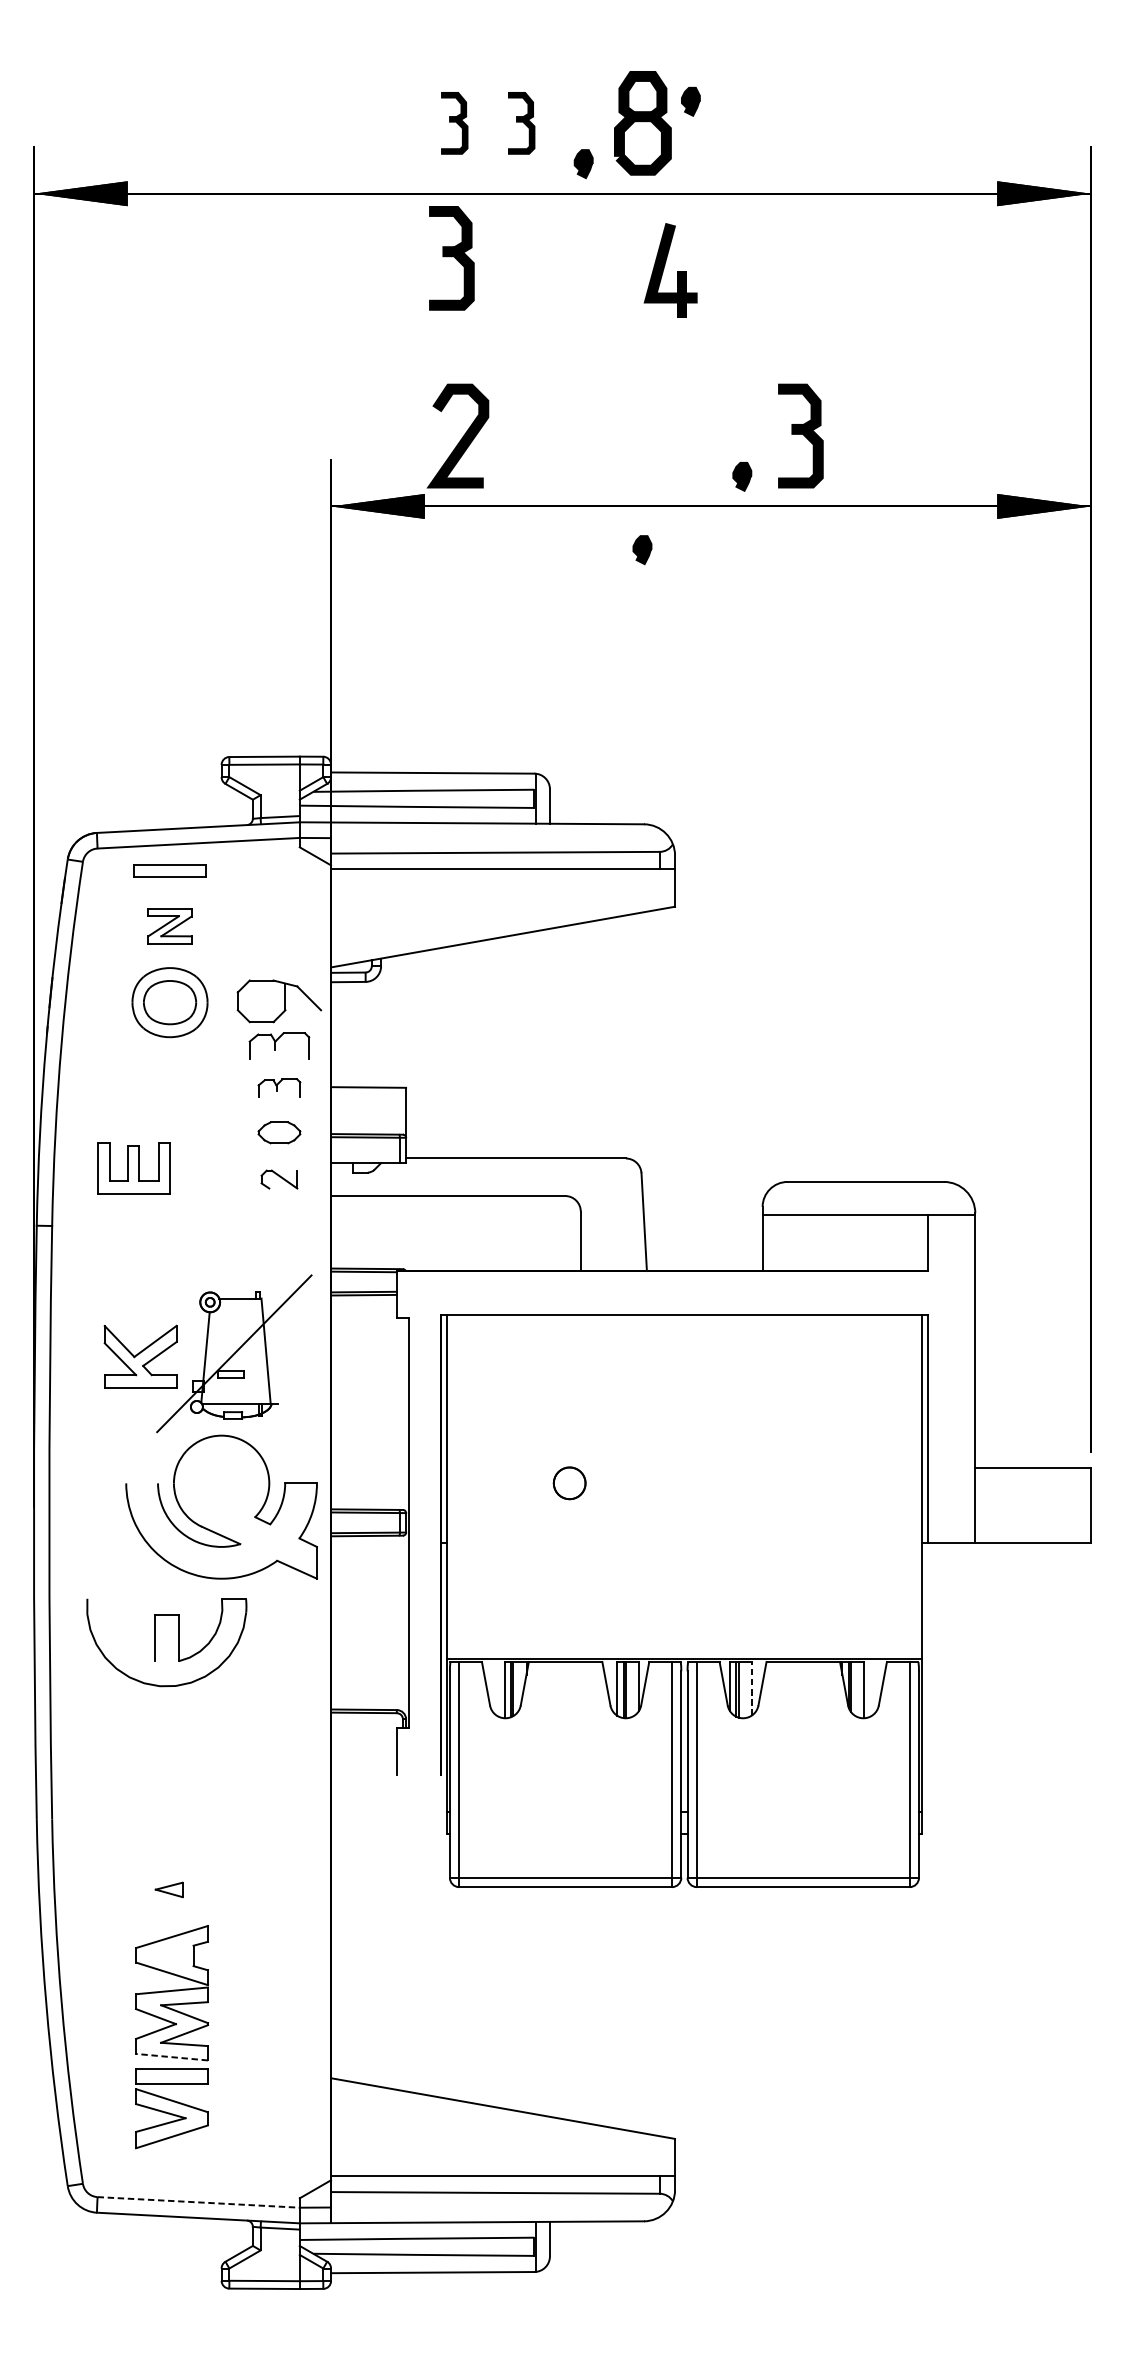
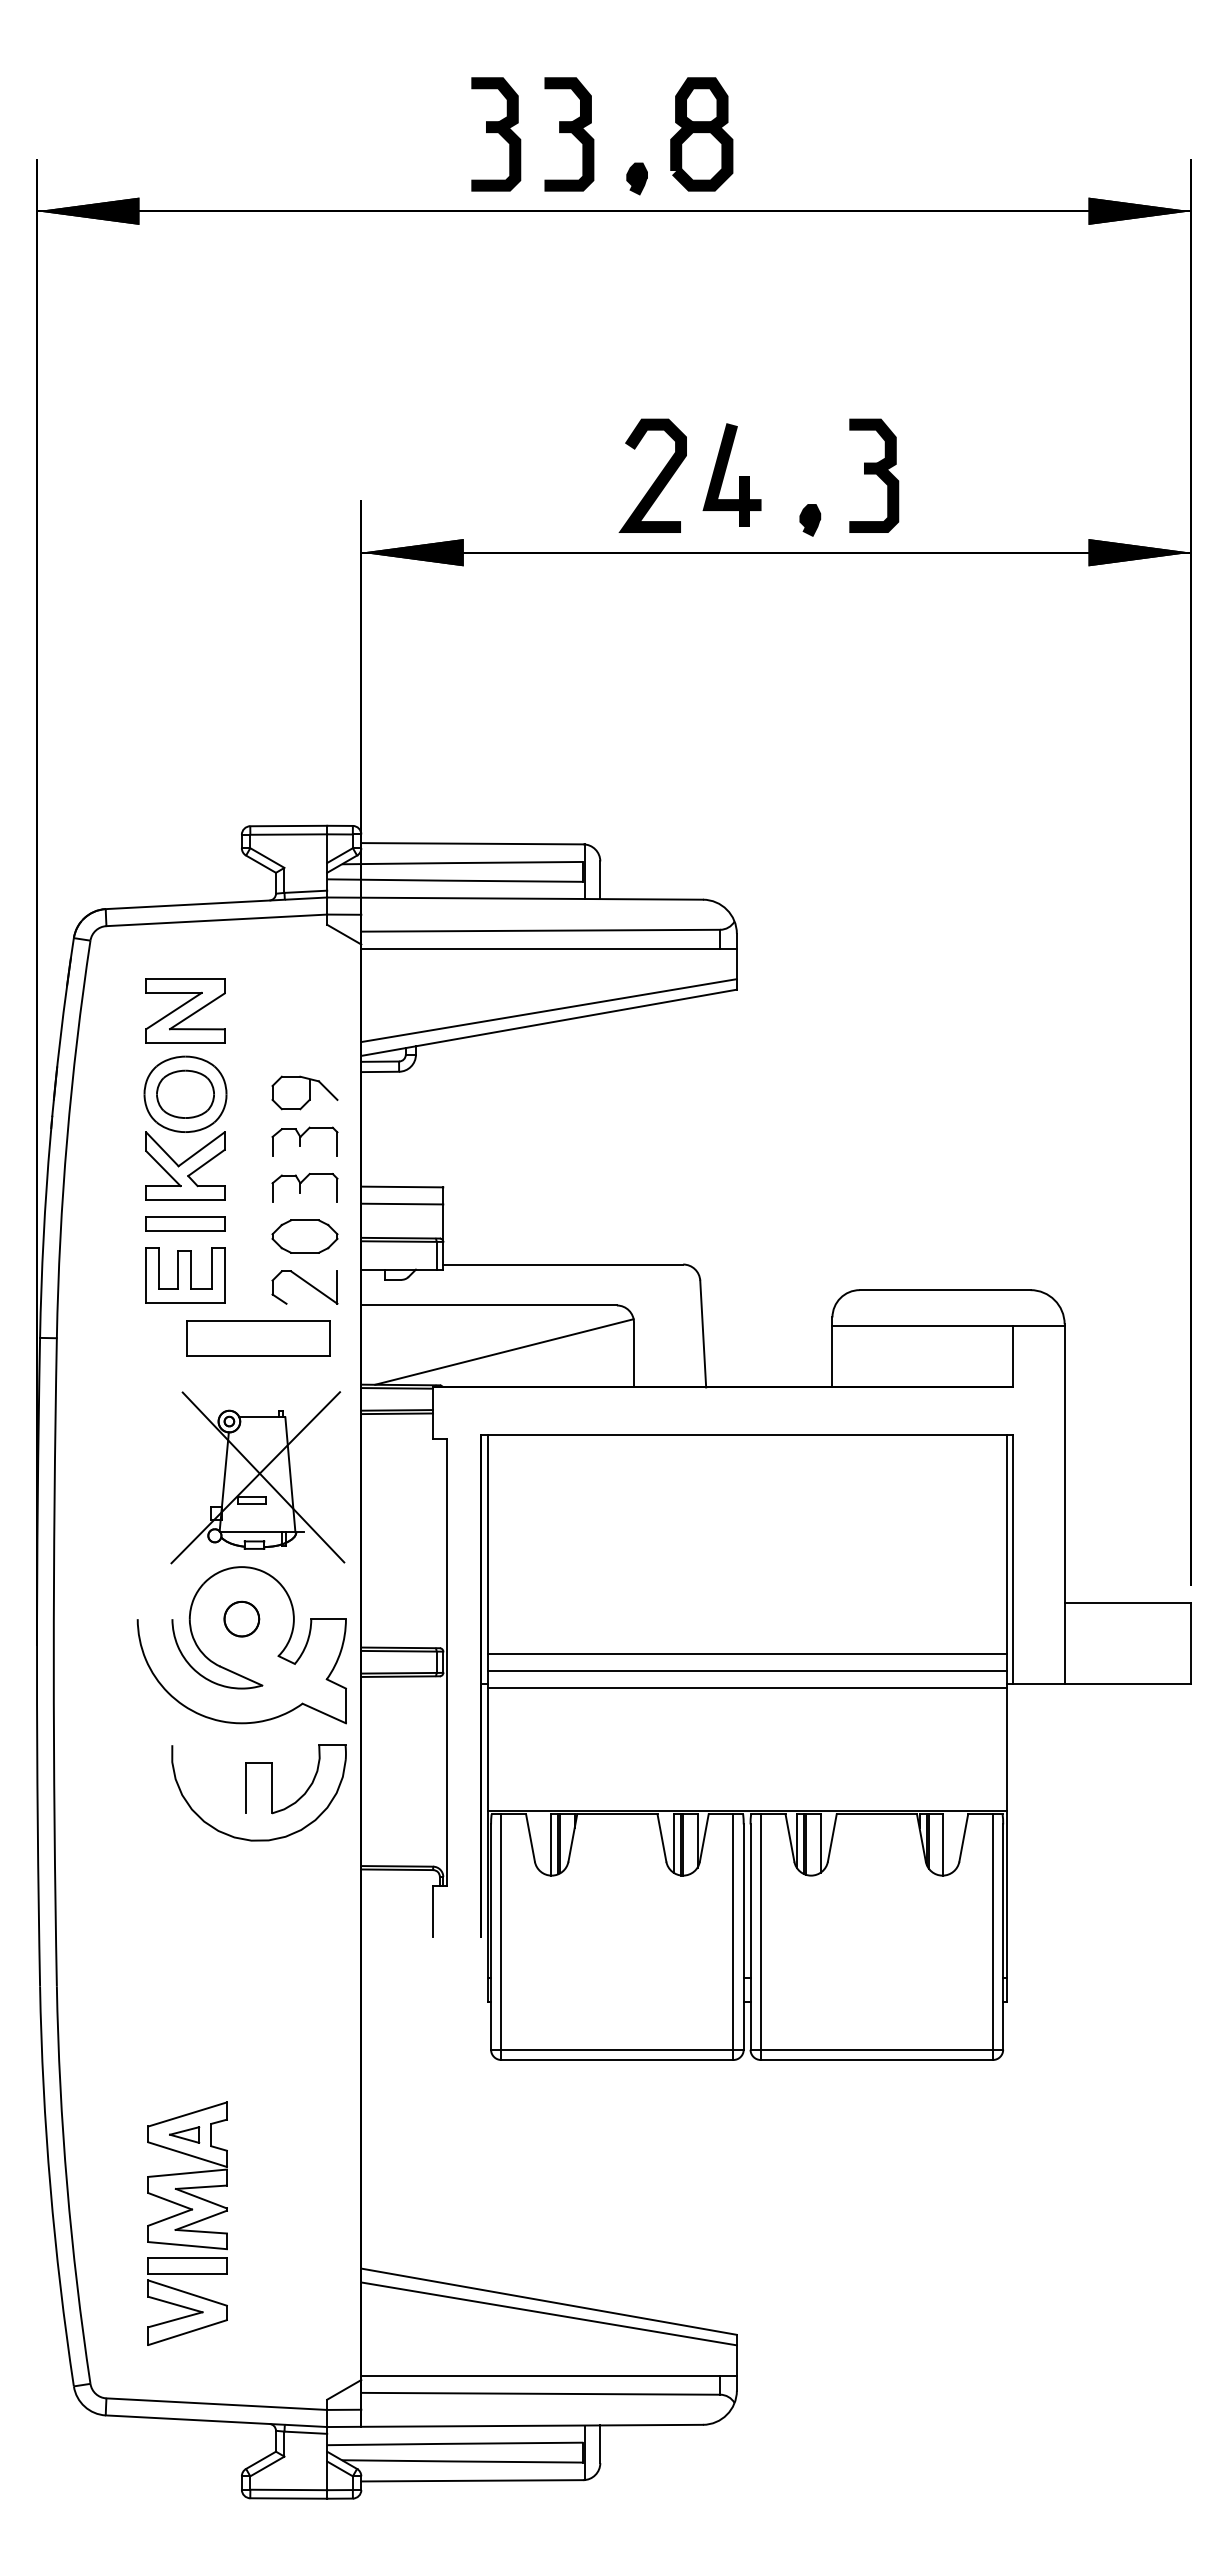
part: (690, 101) -> (753, 110), removed
part: (454, 123) -> (496, 134), size x1.67
part: (521, 123) -> (569, 134), size x1.67
part: (452, 258) -> (493, 281), removed
part: (664, 269) -> (725, 473), moved
curve: (461, 438) -> (656, 478), moved
part: (642, 550) -> (701, 600), removed
part: (169, 870) -> (185, 1223), moved
part: (169, 925) -> (185, 1010), size x1.67
line: (502, 925) -> (548, 1010), added
part: (278, 1000) -> (304, 1092), size x0.71
part: (278, 1087) -> (304, 1187), size x1.43
line: (368, 1102) -> (402, 1203), added
part: (278, 1132) -> (304, 1236), size x1.43
part: (134, 1168) -> (185, 1275), moved
part: (278, 1179) -> (304, 1287), size x1.67
part: (236, 1226) -> (258, 1338), added
line: (462, 1238) -> (504, 1351), added
line: (241, 1353) -> (263, 1477), added
part: (140, 1356) -> (185, 1165), moved
part: (569, 1482) -> (241, 1618), moved
line: (683, 1514) -> (746, 1653), added
line: (683, 1530) -> (746, 1670), added
line: (683, 1545) -> (746, 1687), added
part: (155, 1642) -> (246, 1792), moved
line: (751, 1688) -> (820, 1843), dashed -> solid
part: (169, 1889) -> (184, 2134), moved
line: (171, 2057) -> (187, 2245), dashed -> solid
line: (502, 2119) -> (548, 2313), added
line: (198, 2202) -> (216, 2404), dashed -> solid

